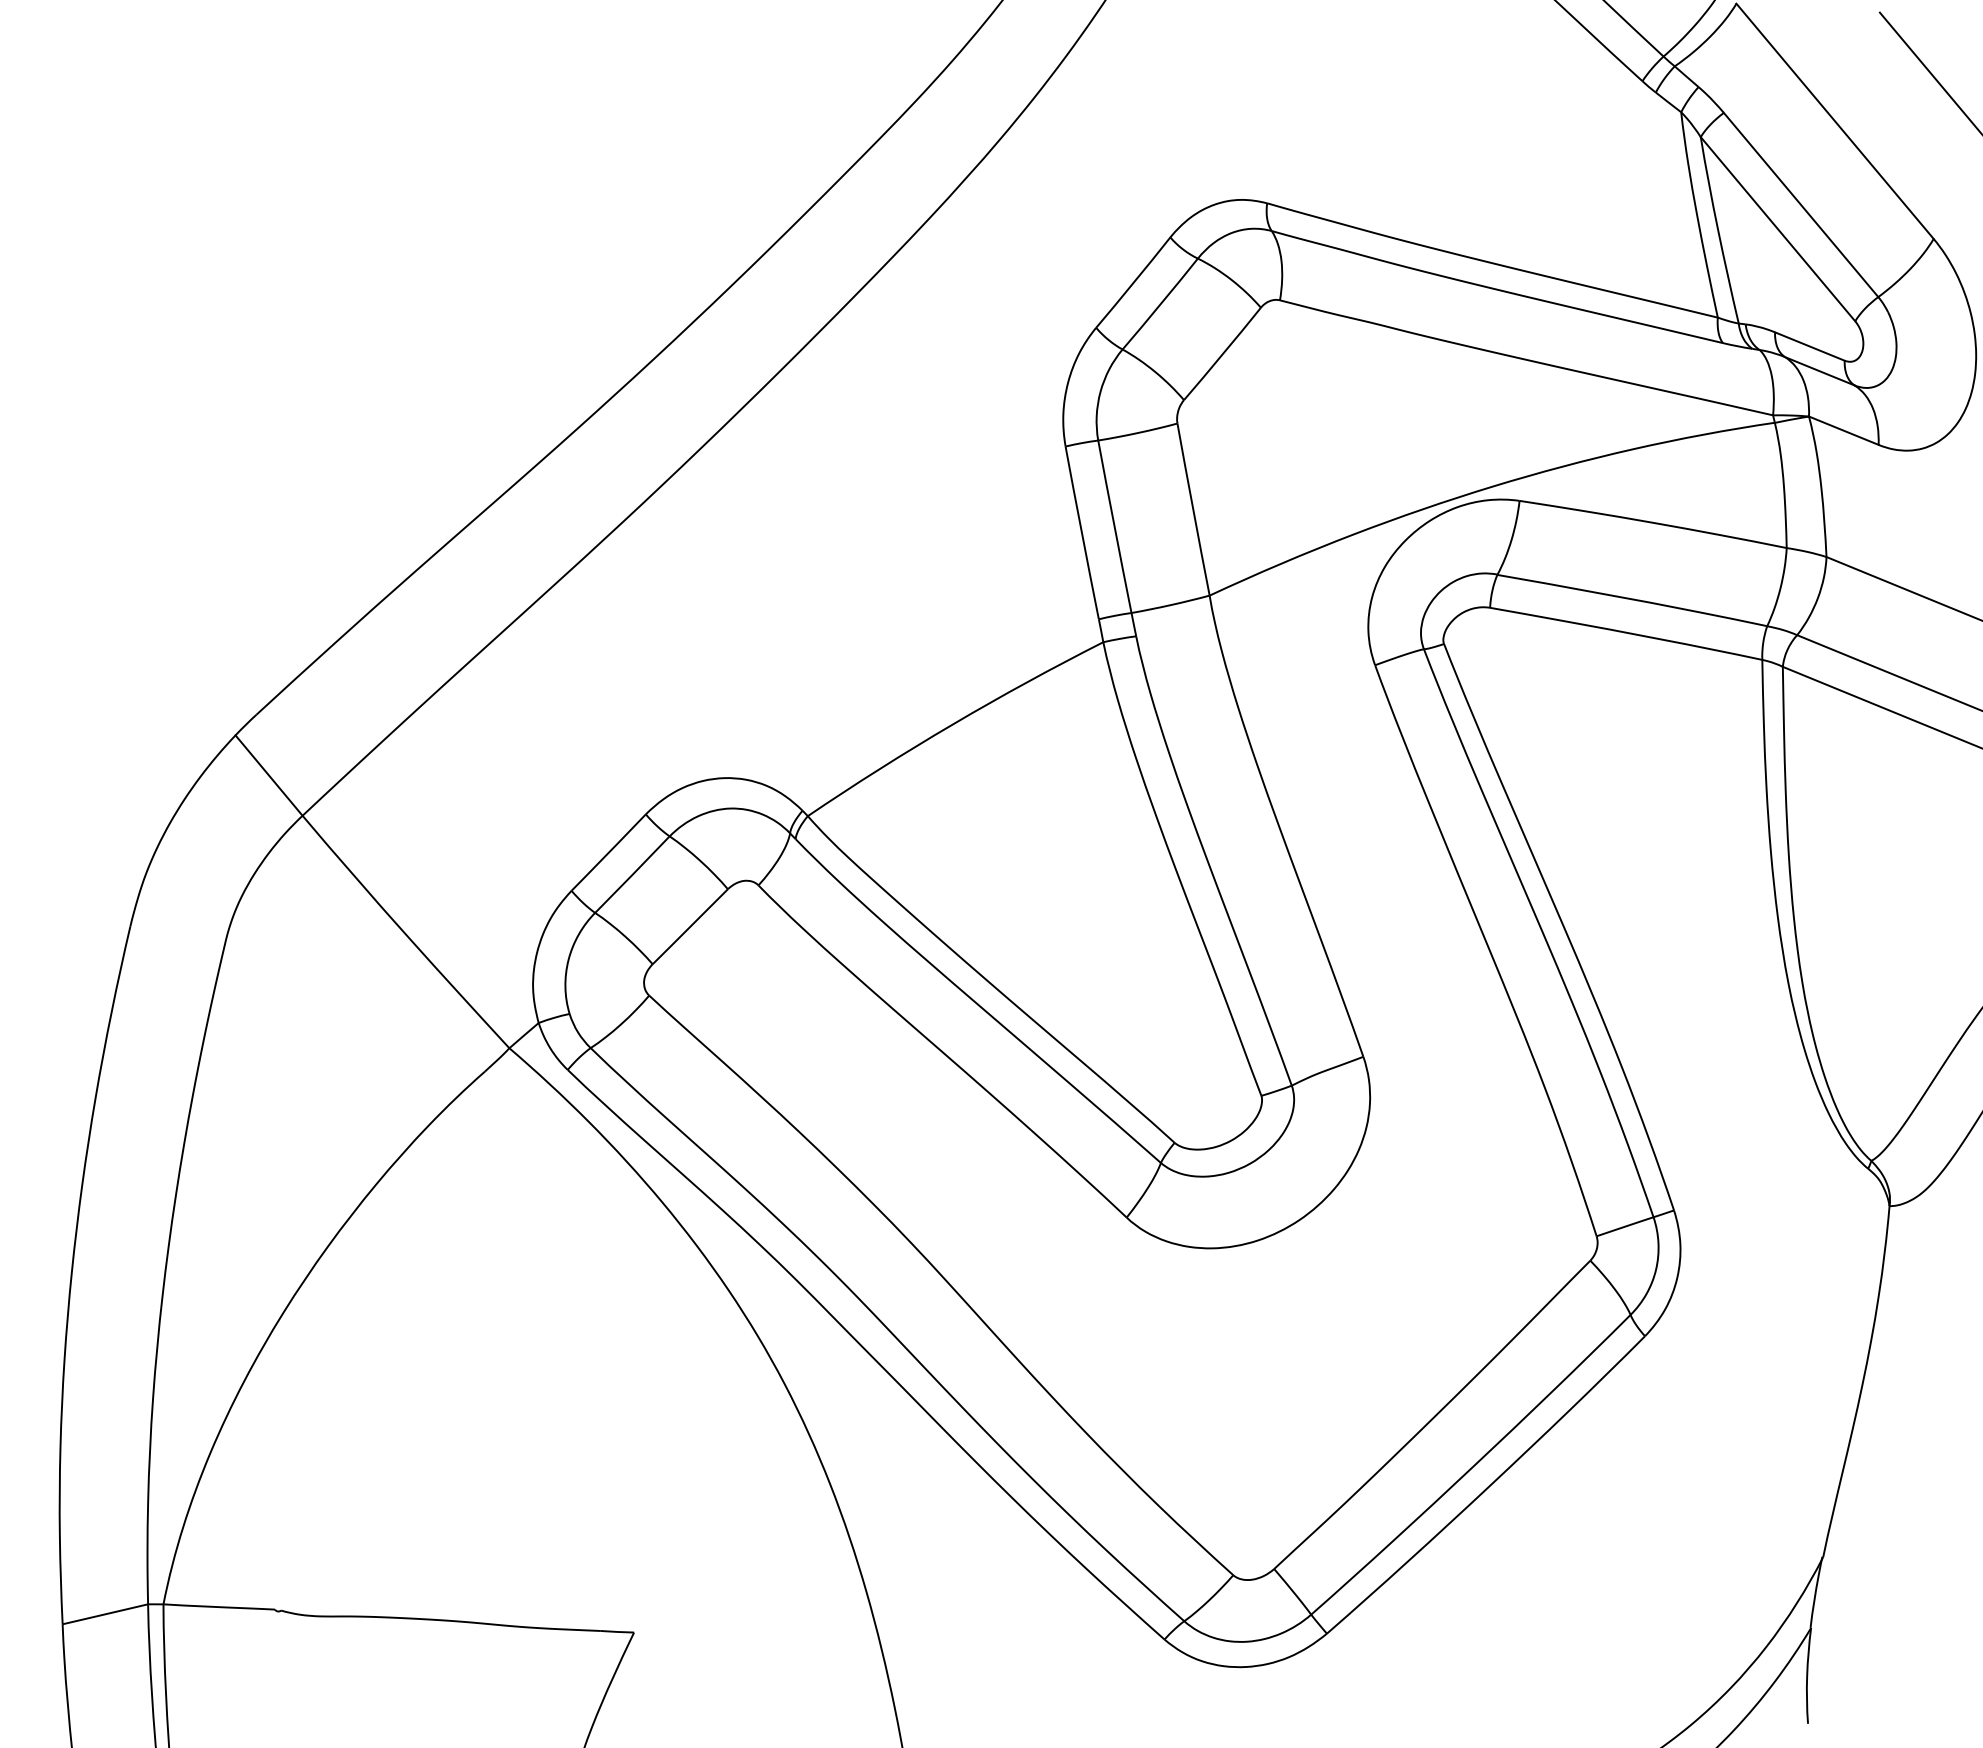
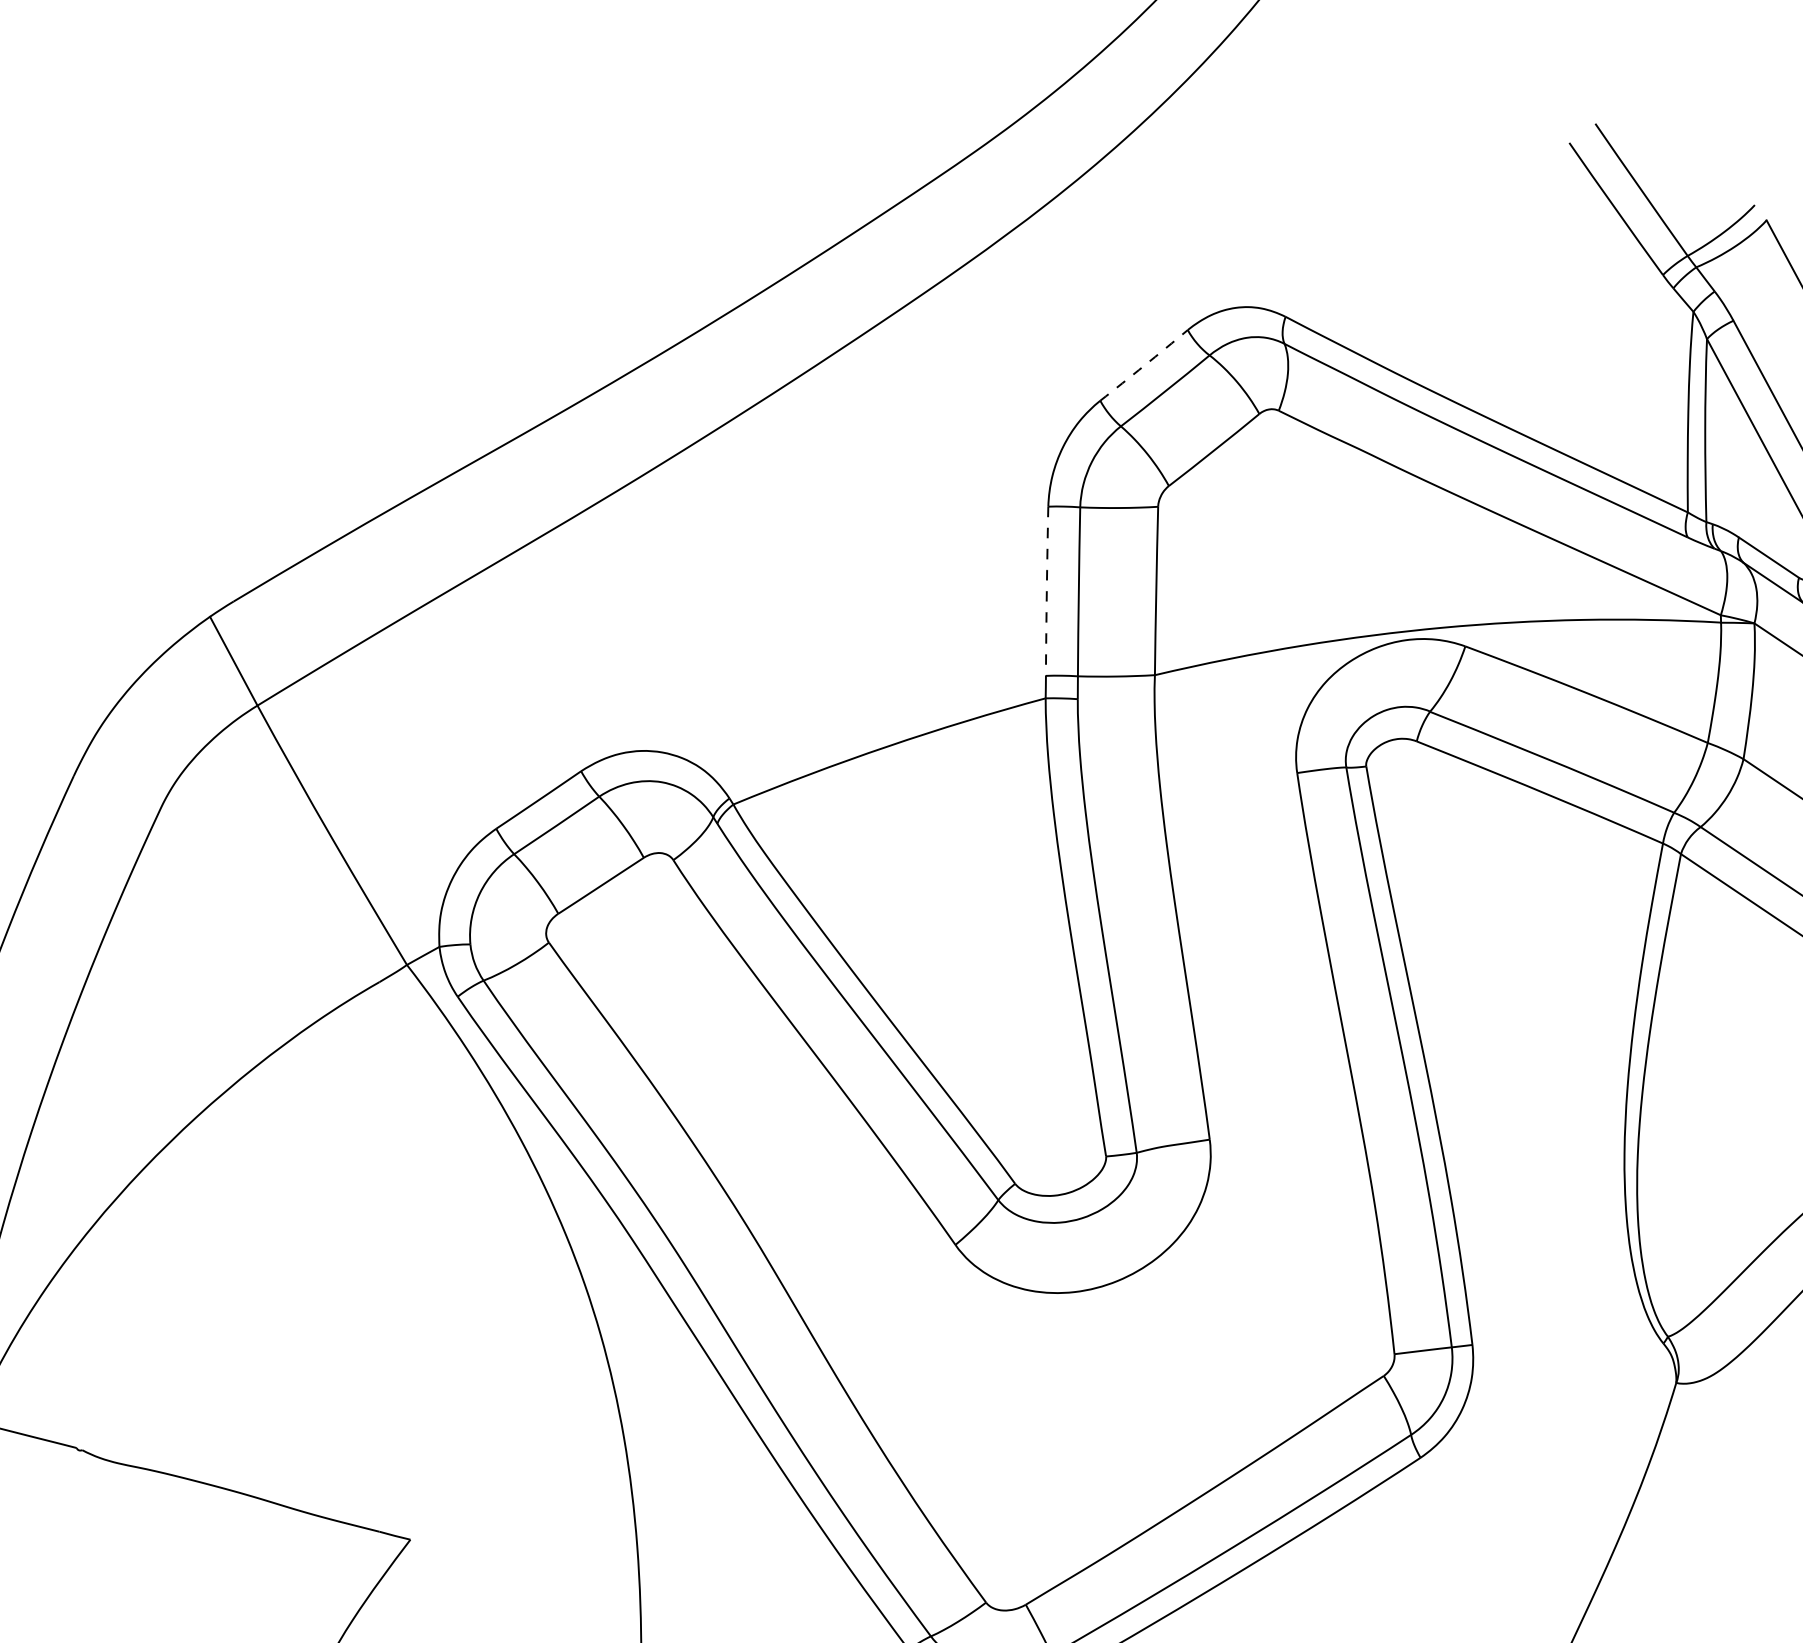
arc: (1133, 282) -> (1144, 365), solid -> dashed
arc: (1081, 533) -> (1046, 591), solid -> dashed

